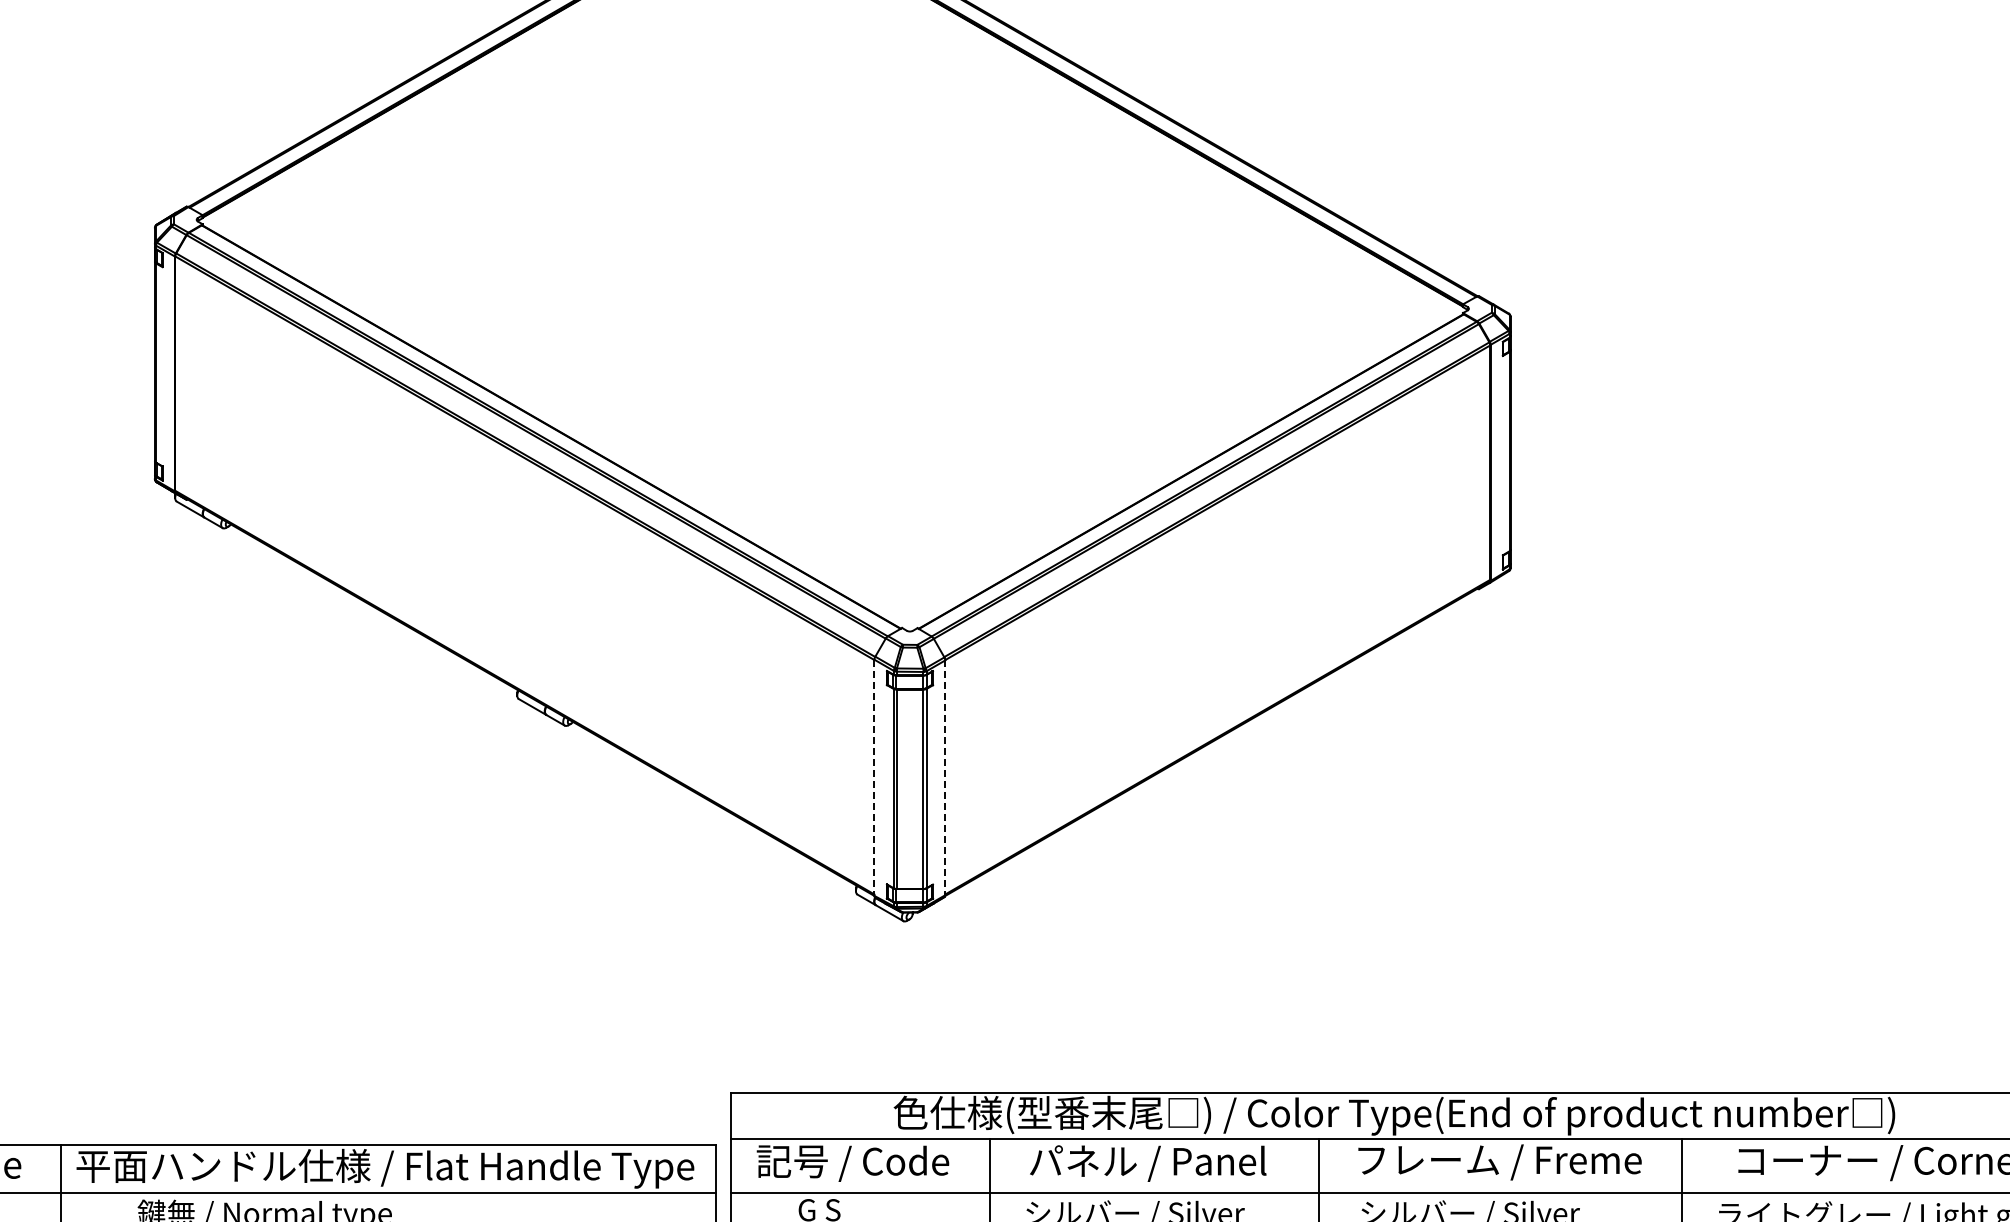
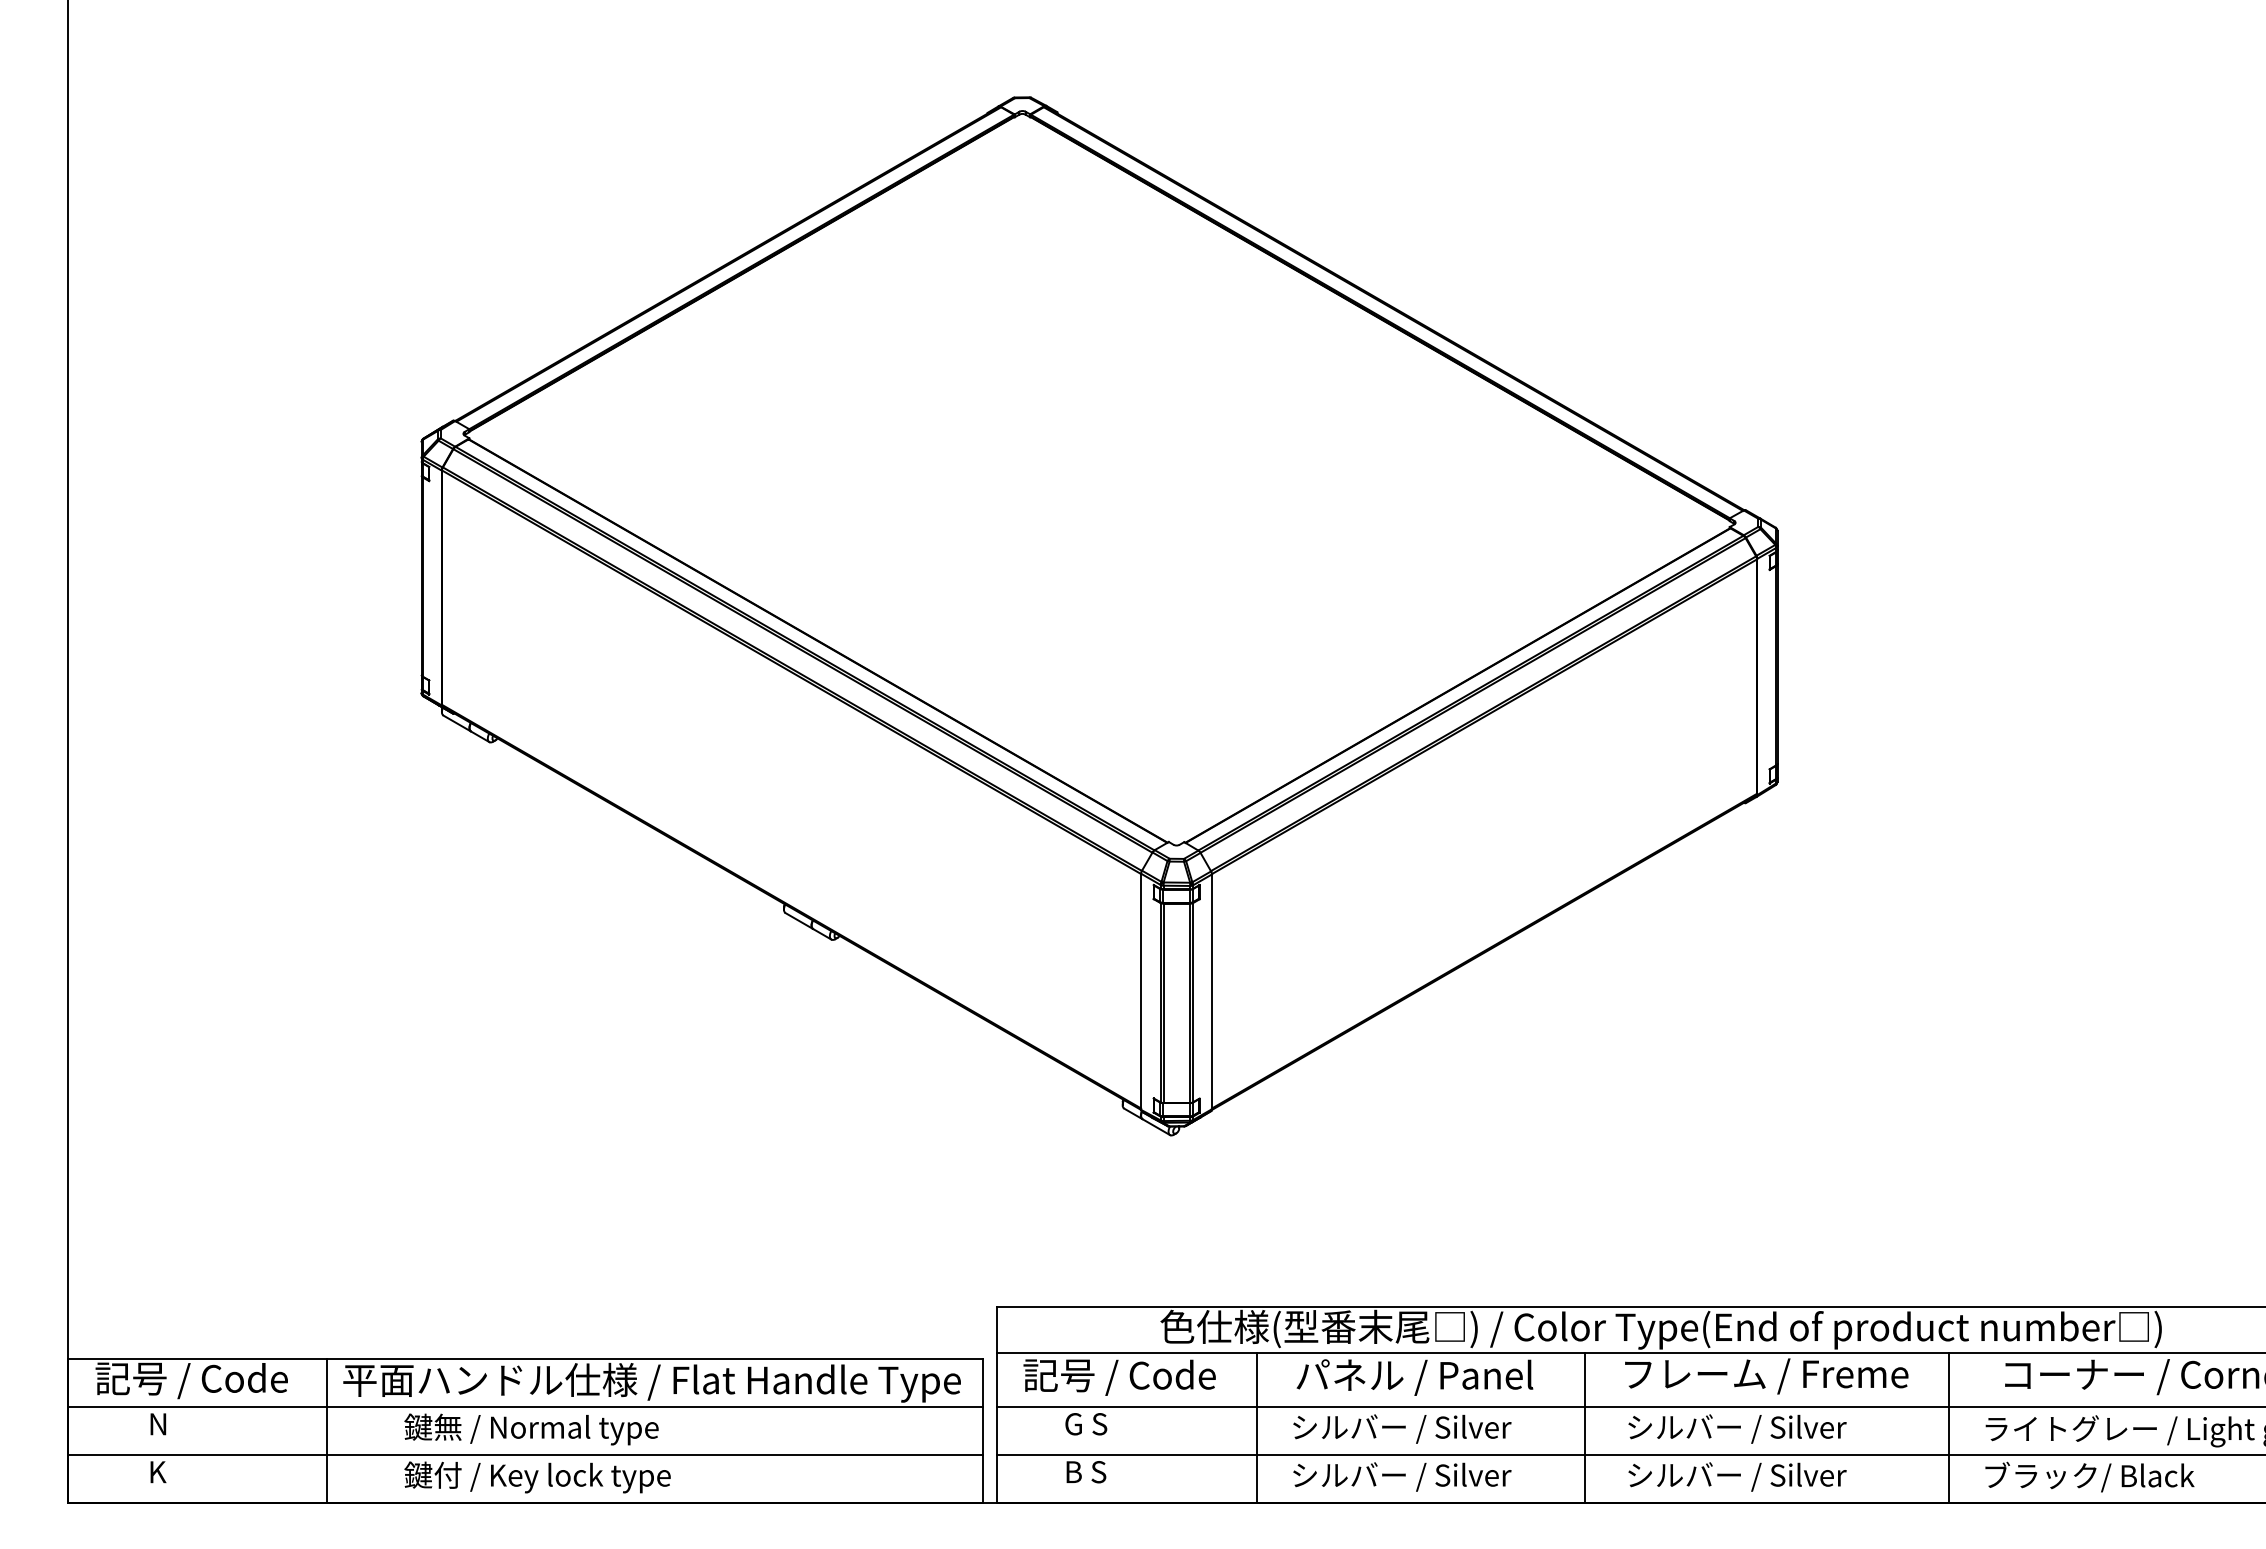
line: (874, 778) -> (1141, 992), dashed -> solid
line: (945, 778) -> (1212, 992), dashed -> solid

